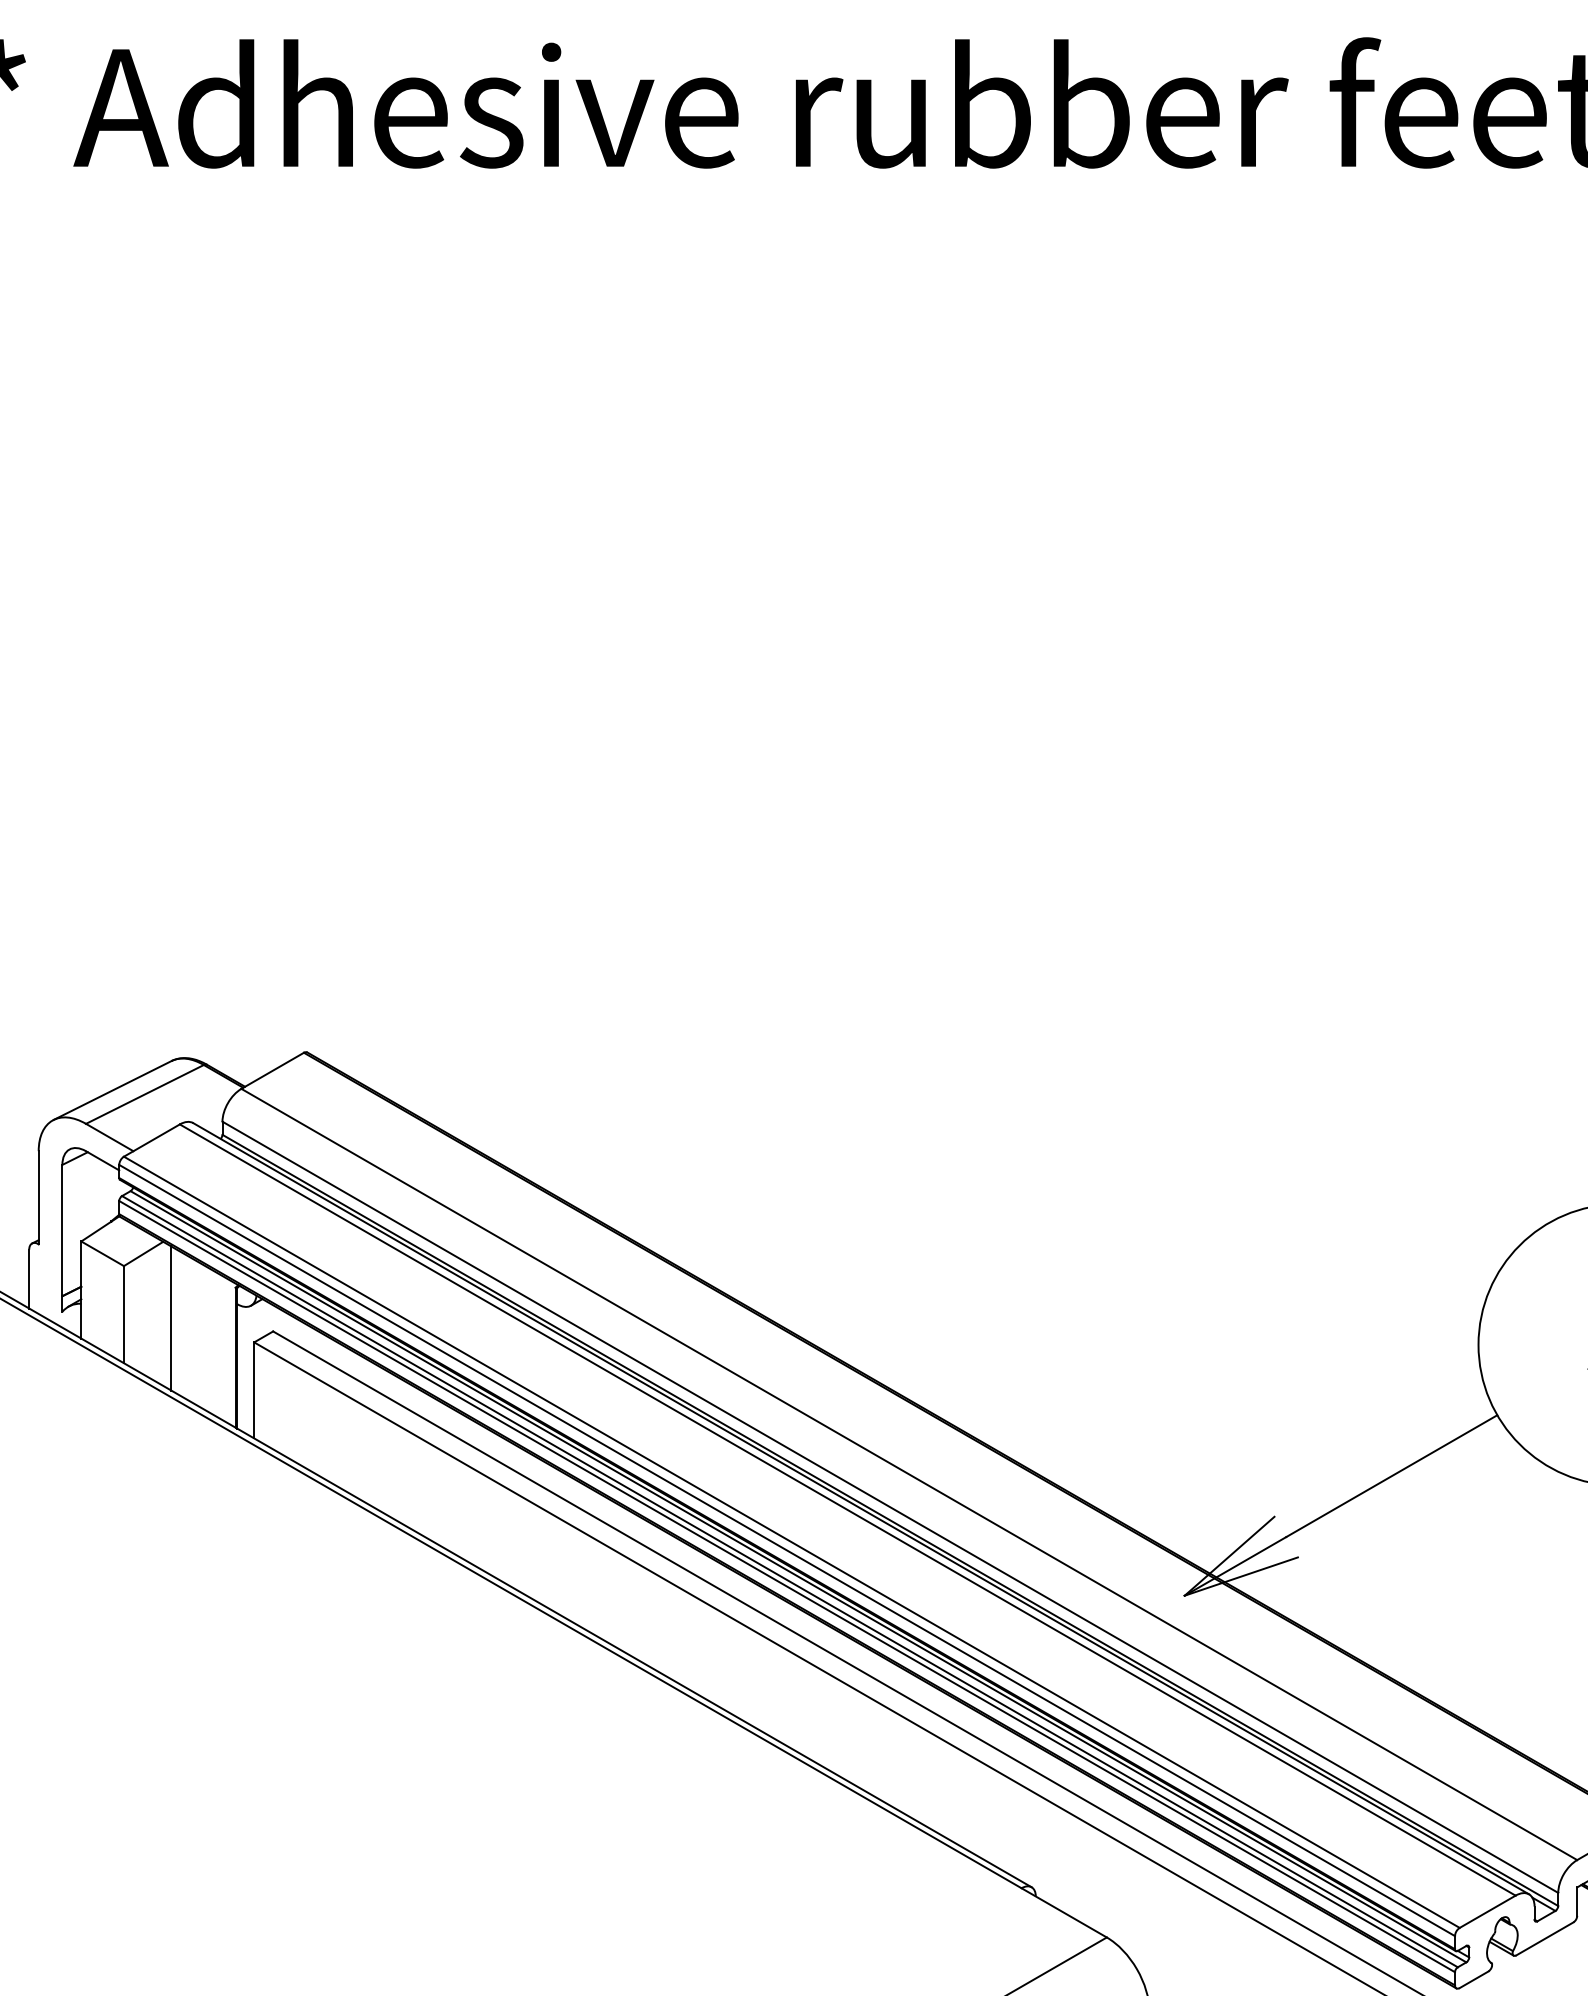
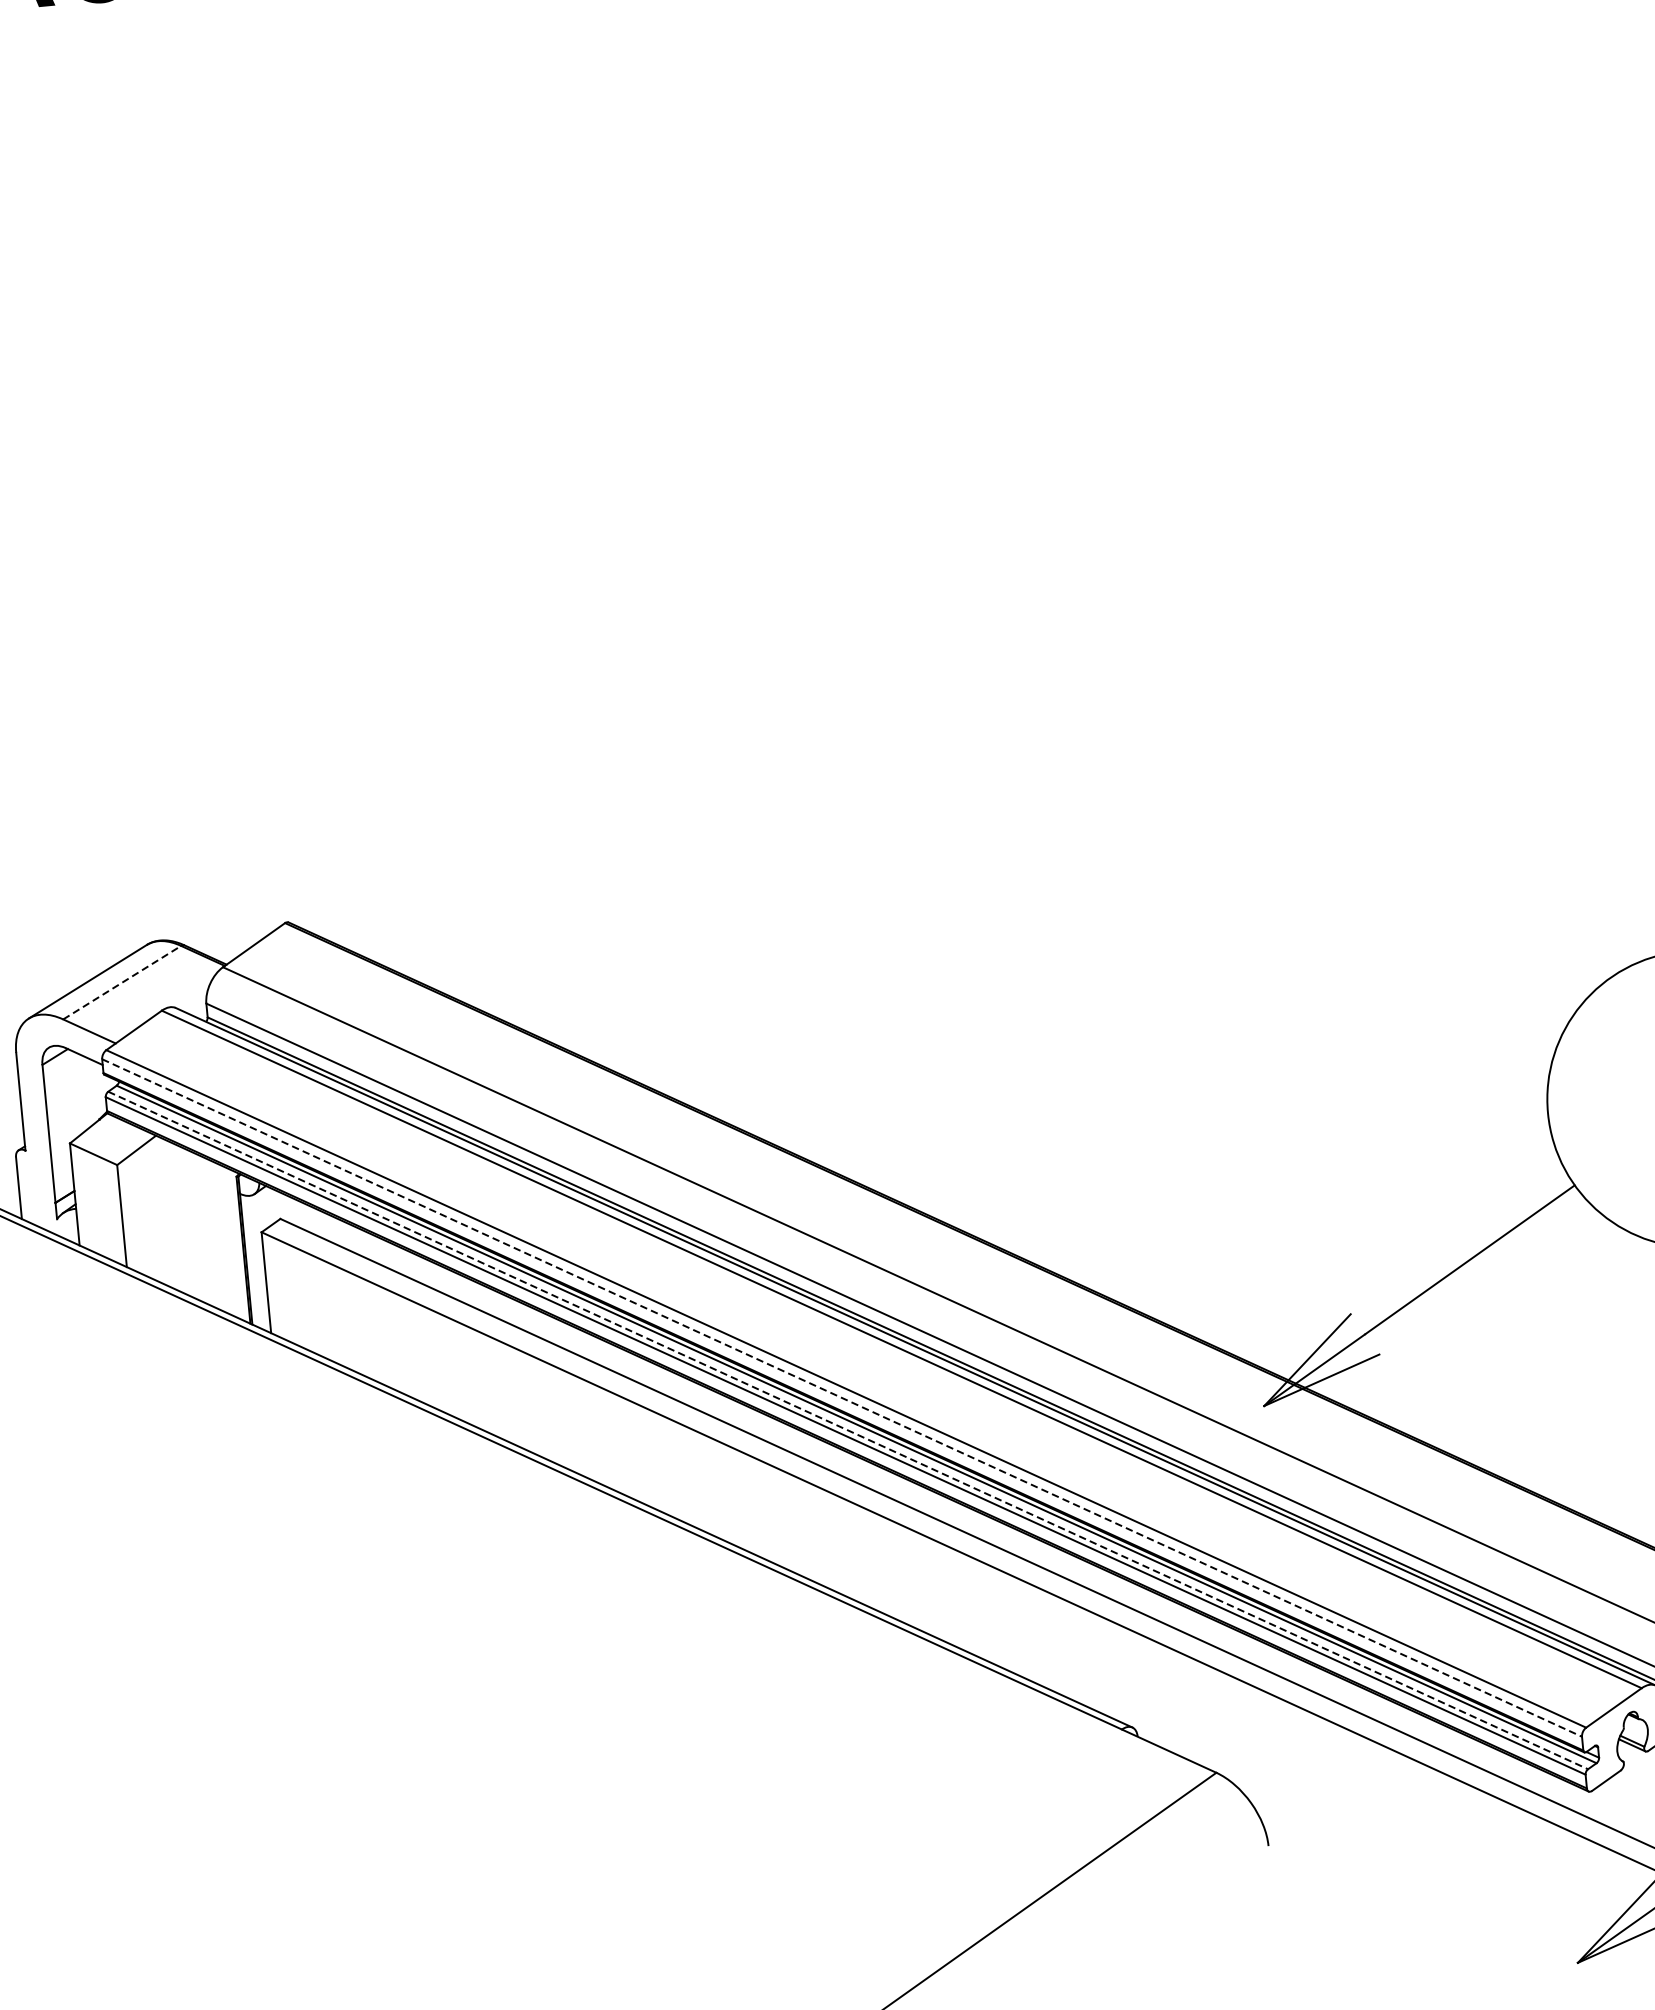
line: (144, 1094) -> (121, 982), solid -> dashed
line: (171, 1318) -> (172, 1215), removed
line: (787, 1550) -> (842, 1397), solid -> dashed
line: (790, 1581) -> (848, 1430), solid -> dashed

